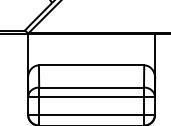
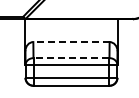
line: (90, 65) -> (70, 42), solid -> dashed
line: (91, 88) -> (71, 58), solid -> dashed

